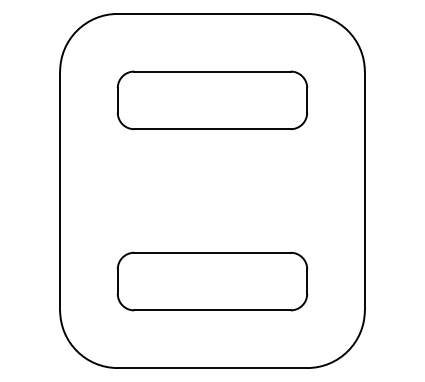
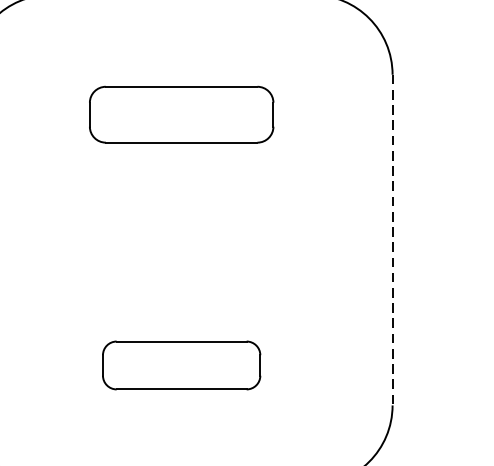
part: (212, 100) -> (181, 114), size x0.7
line: (364, 191) -> (392, 240), solid -> dashed
part: (212, 281) -> (181, 365), size x0.6

